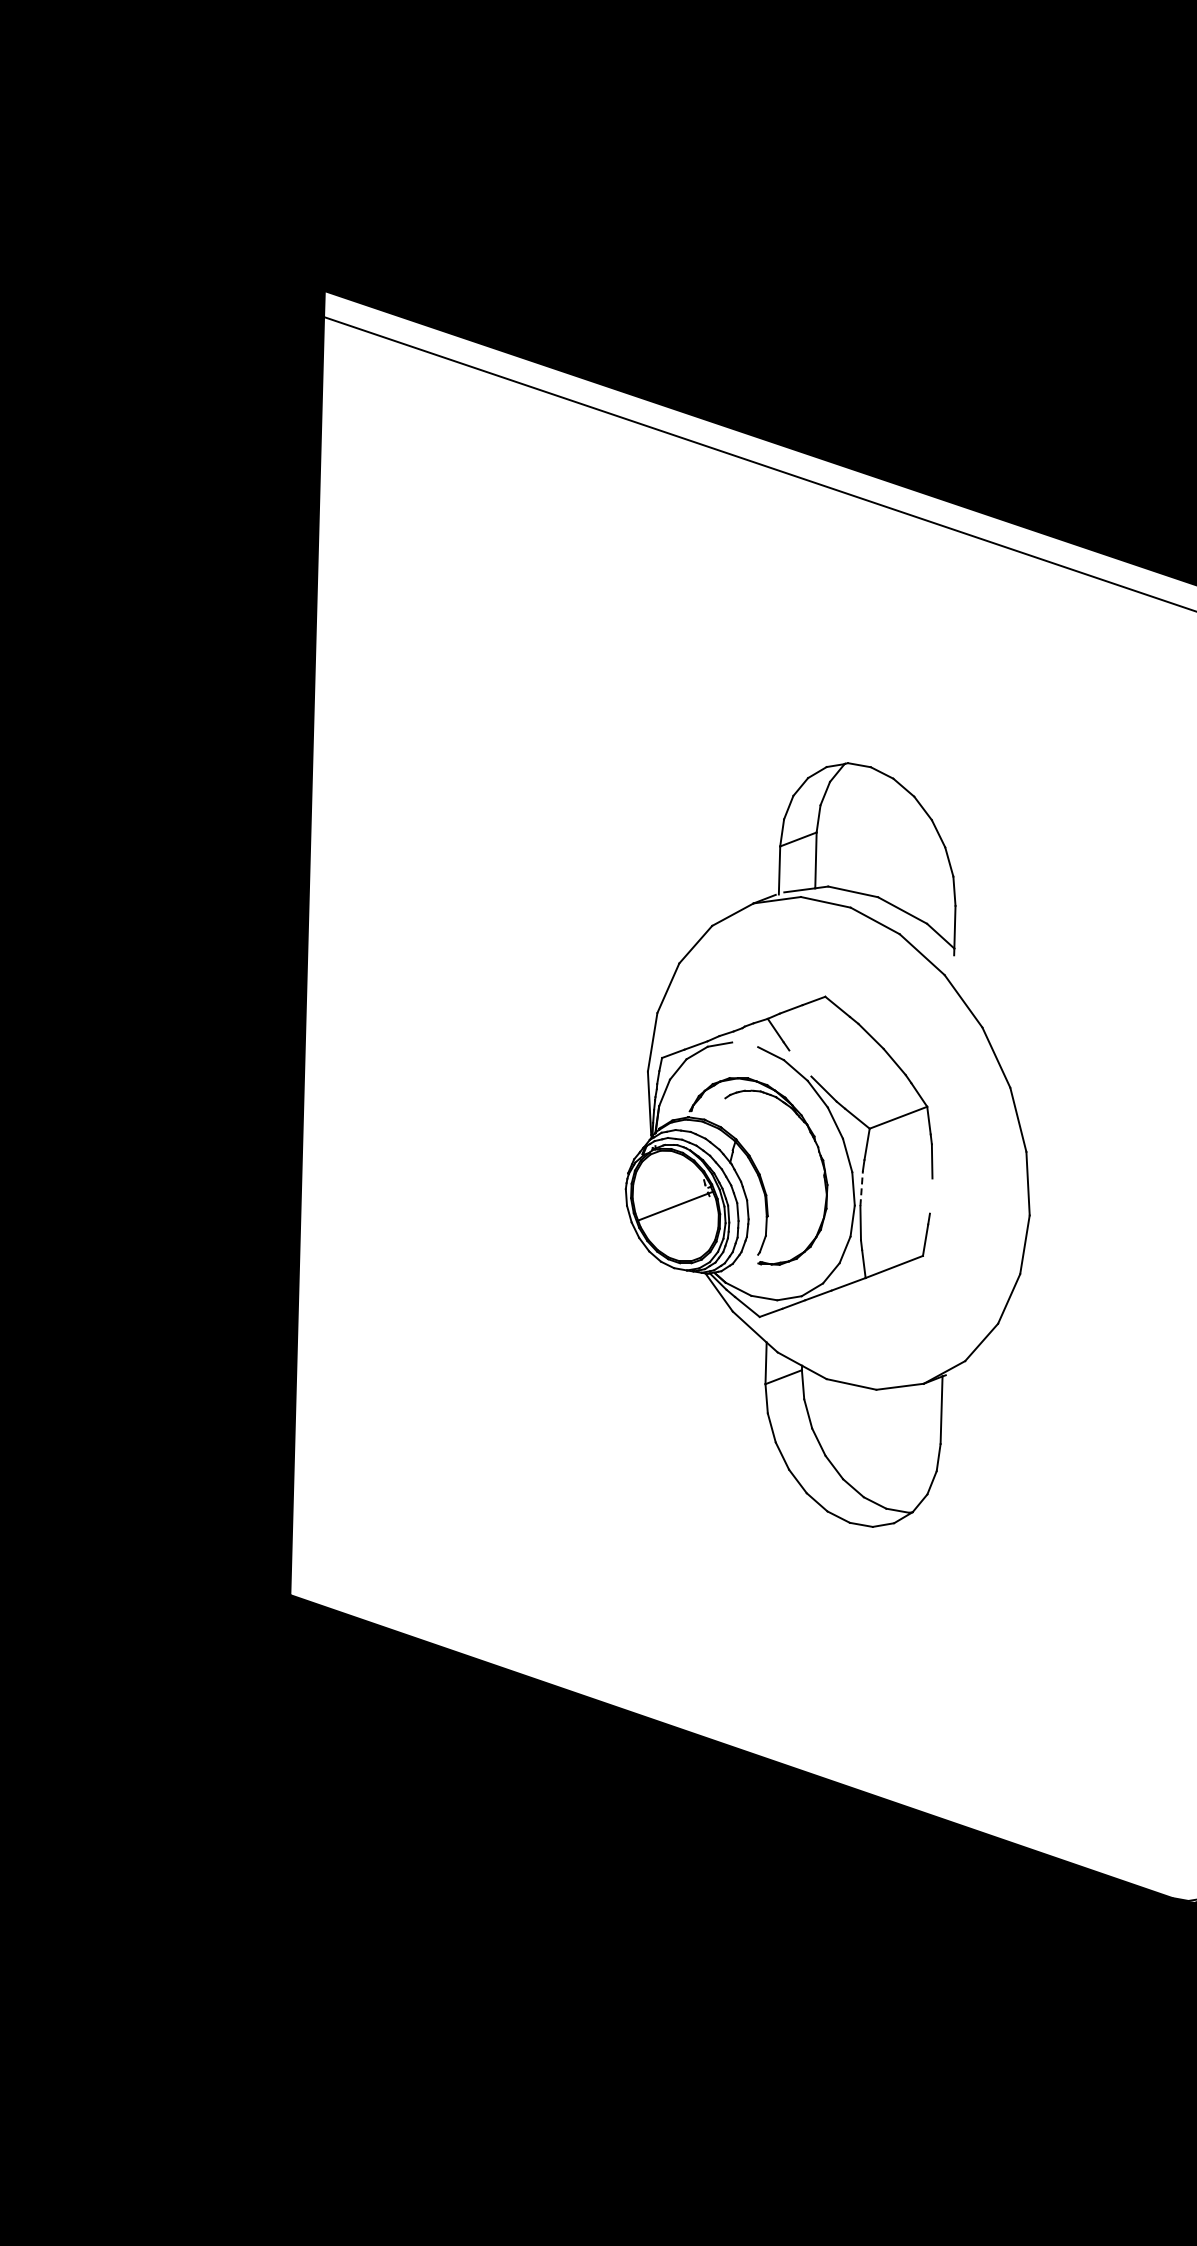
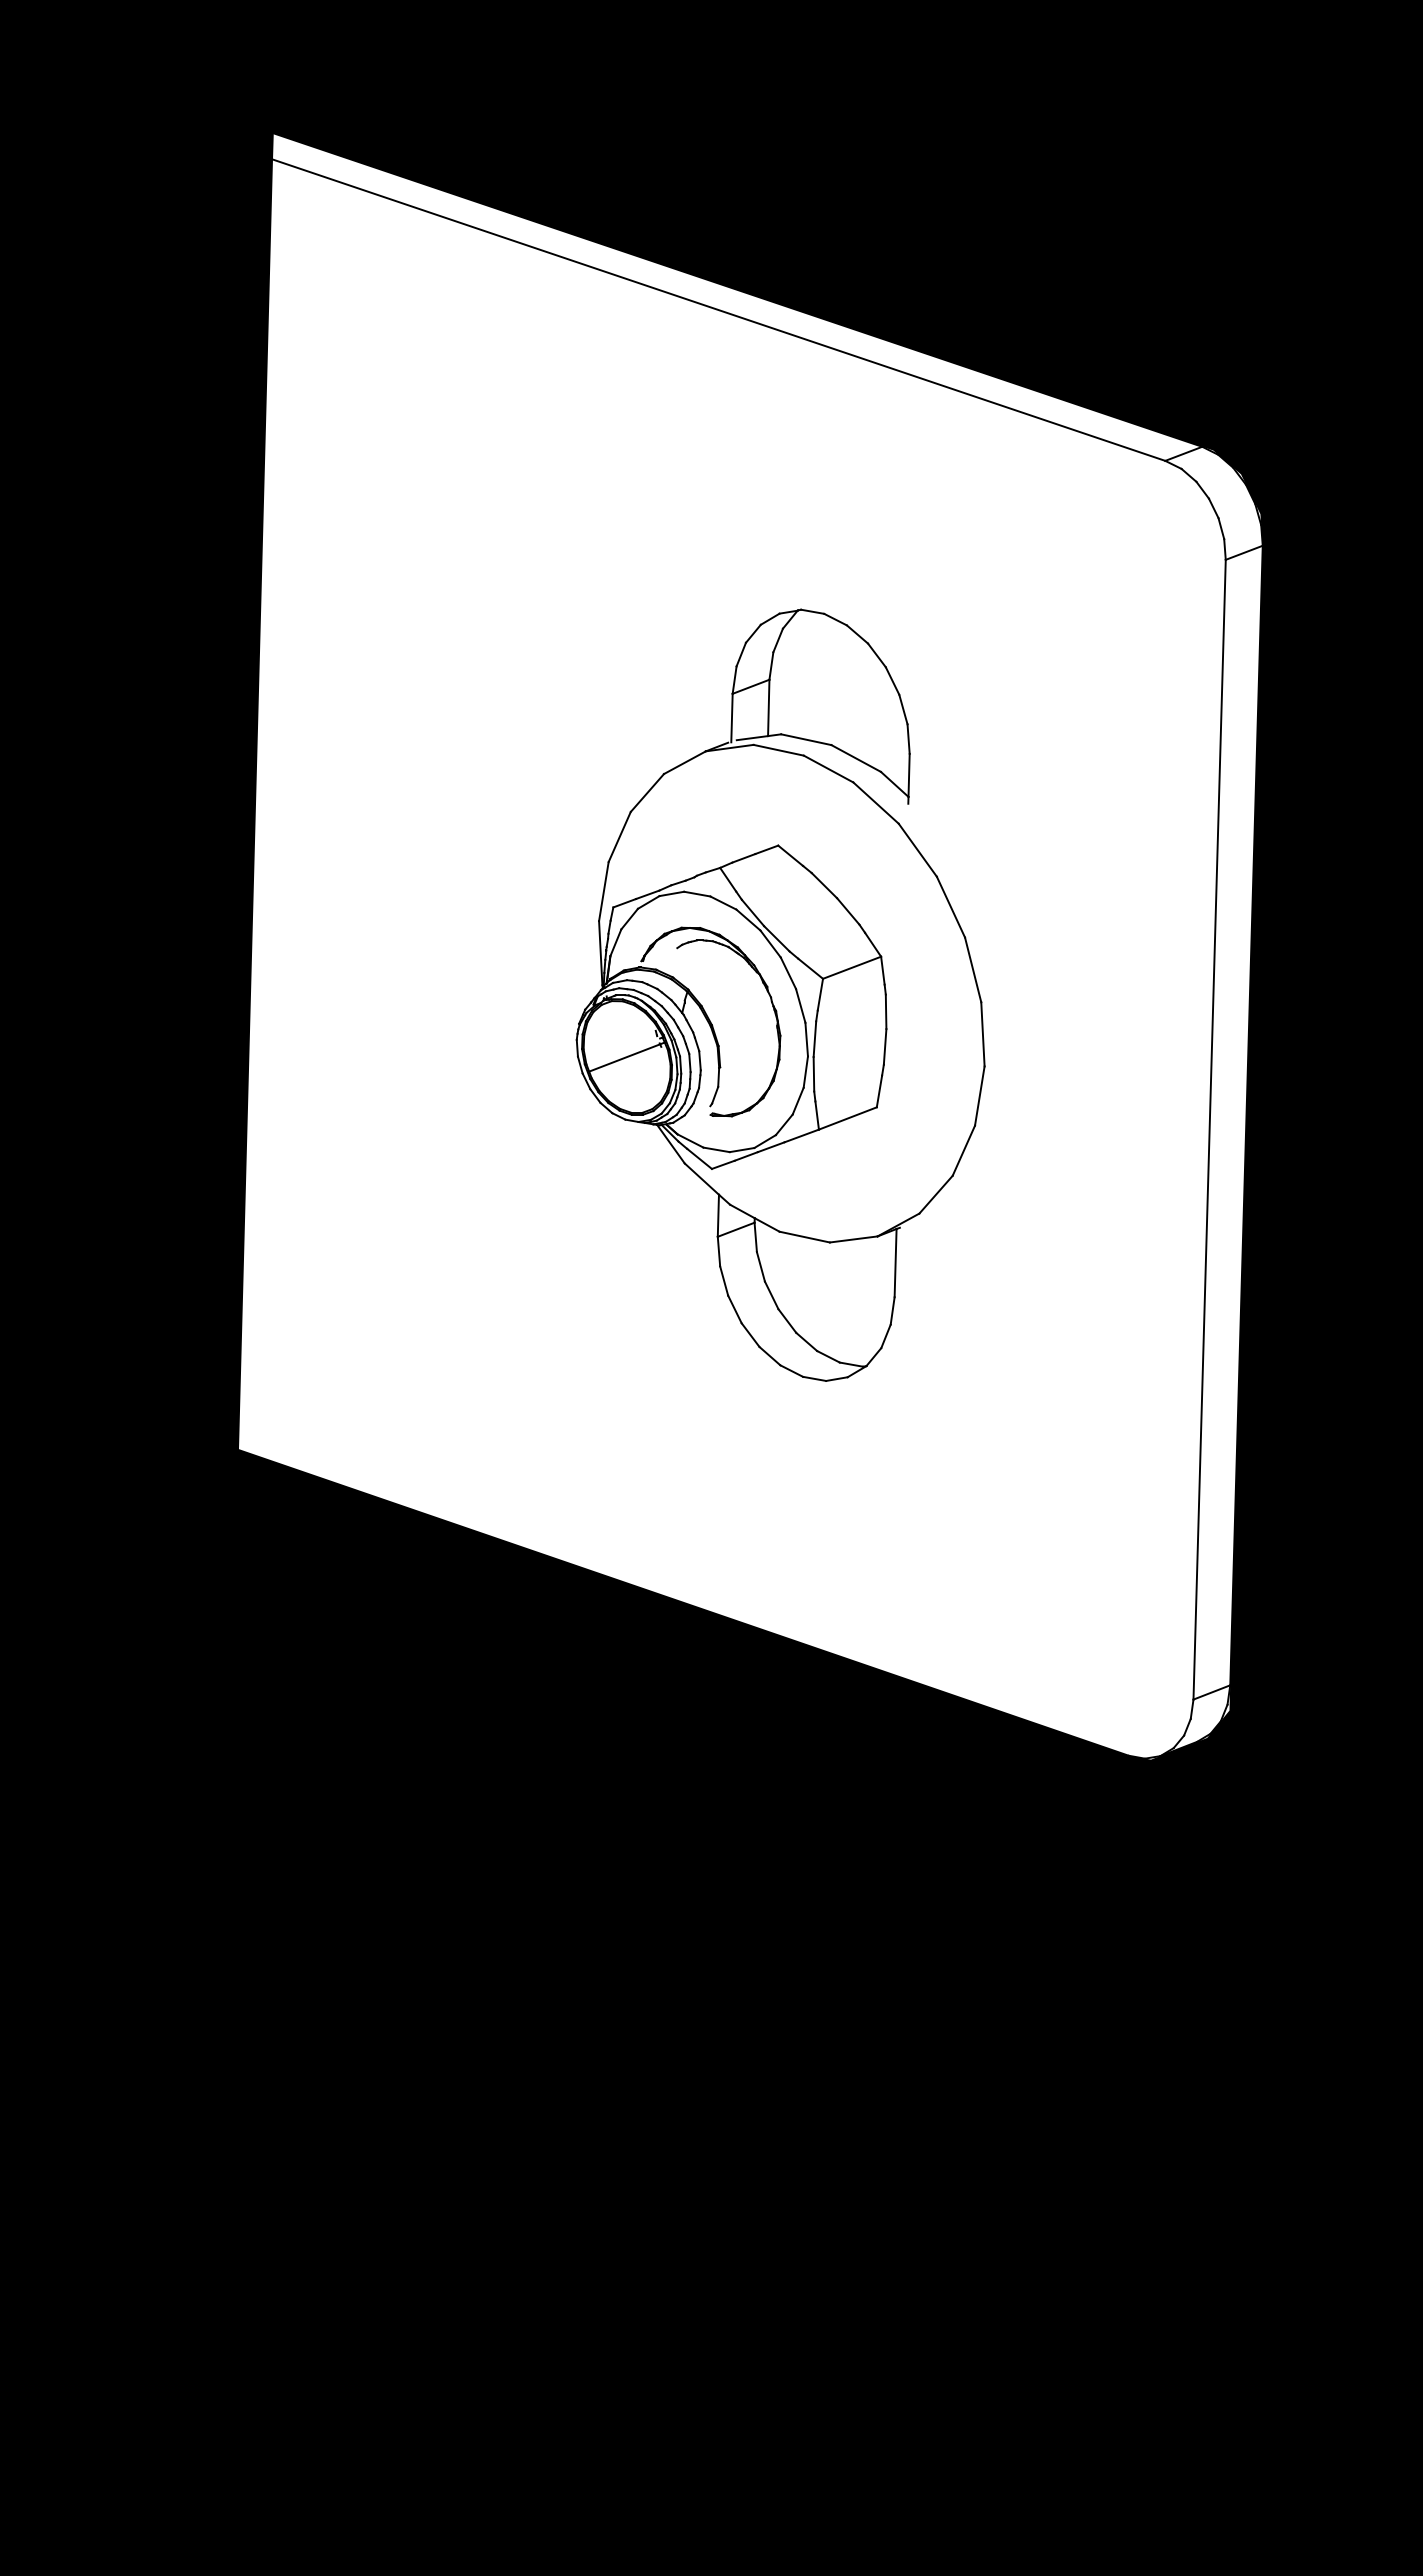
line: (745, 1044) -> (697, 893), added
line: (799, 1062) -> (752, 912), added
line: (861, 1188) -> (814, 1039), dashed -> solid
line: (930, 1195) -> (884, 1046), added

